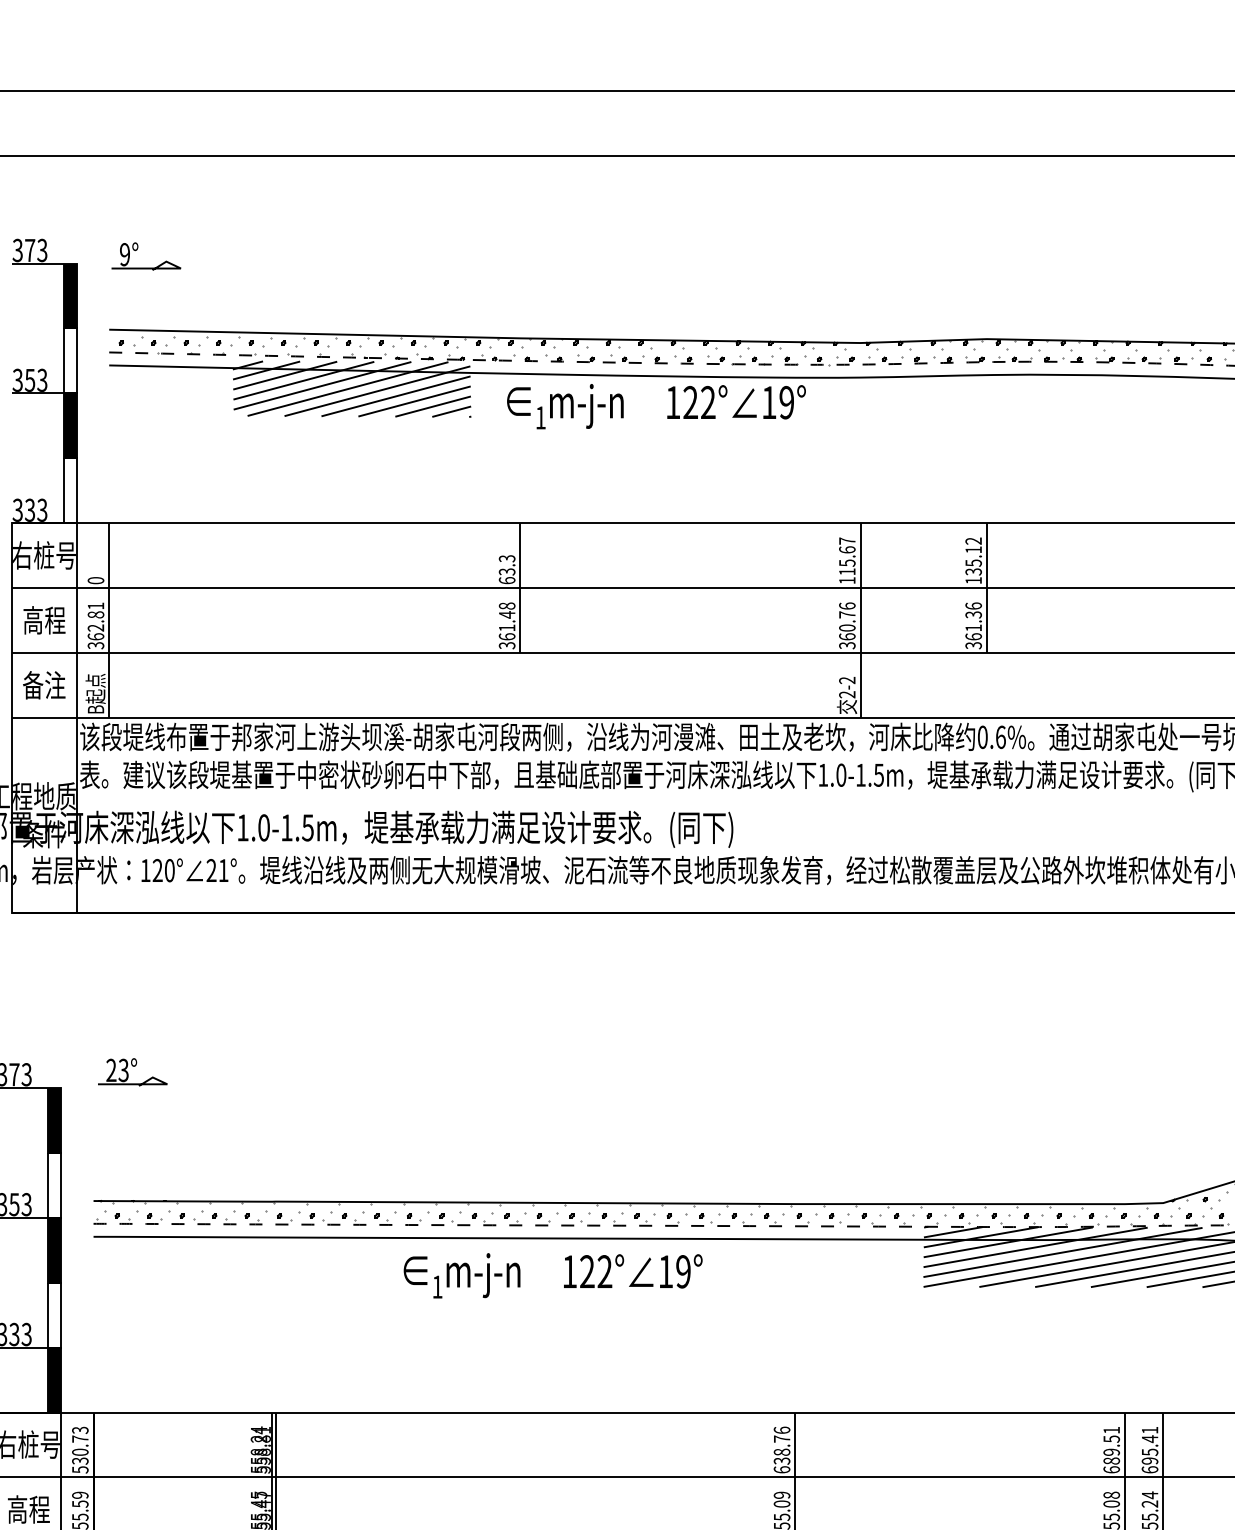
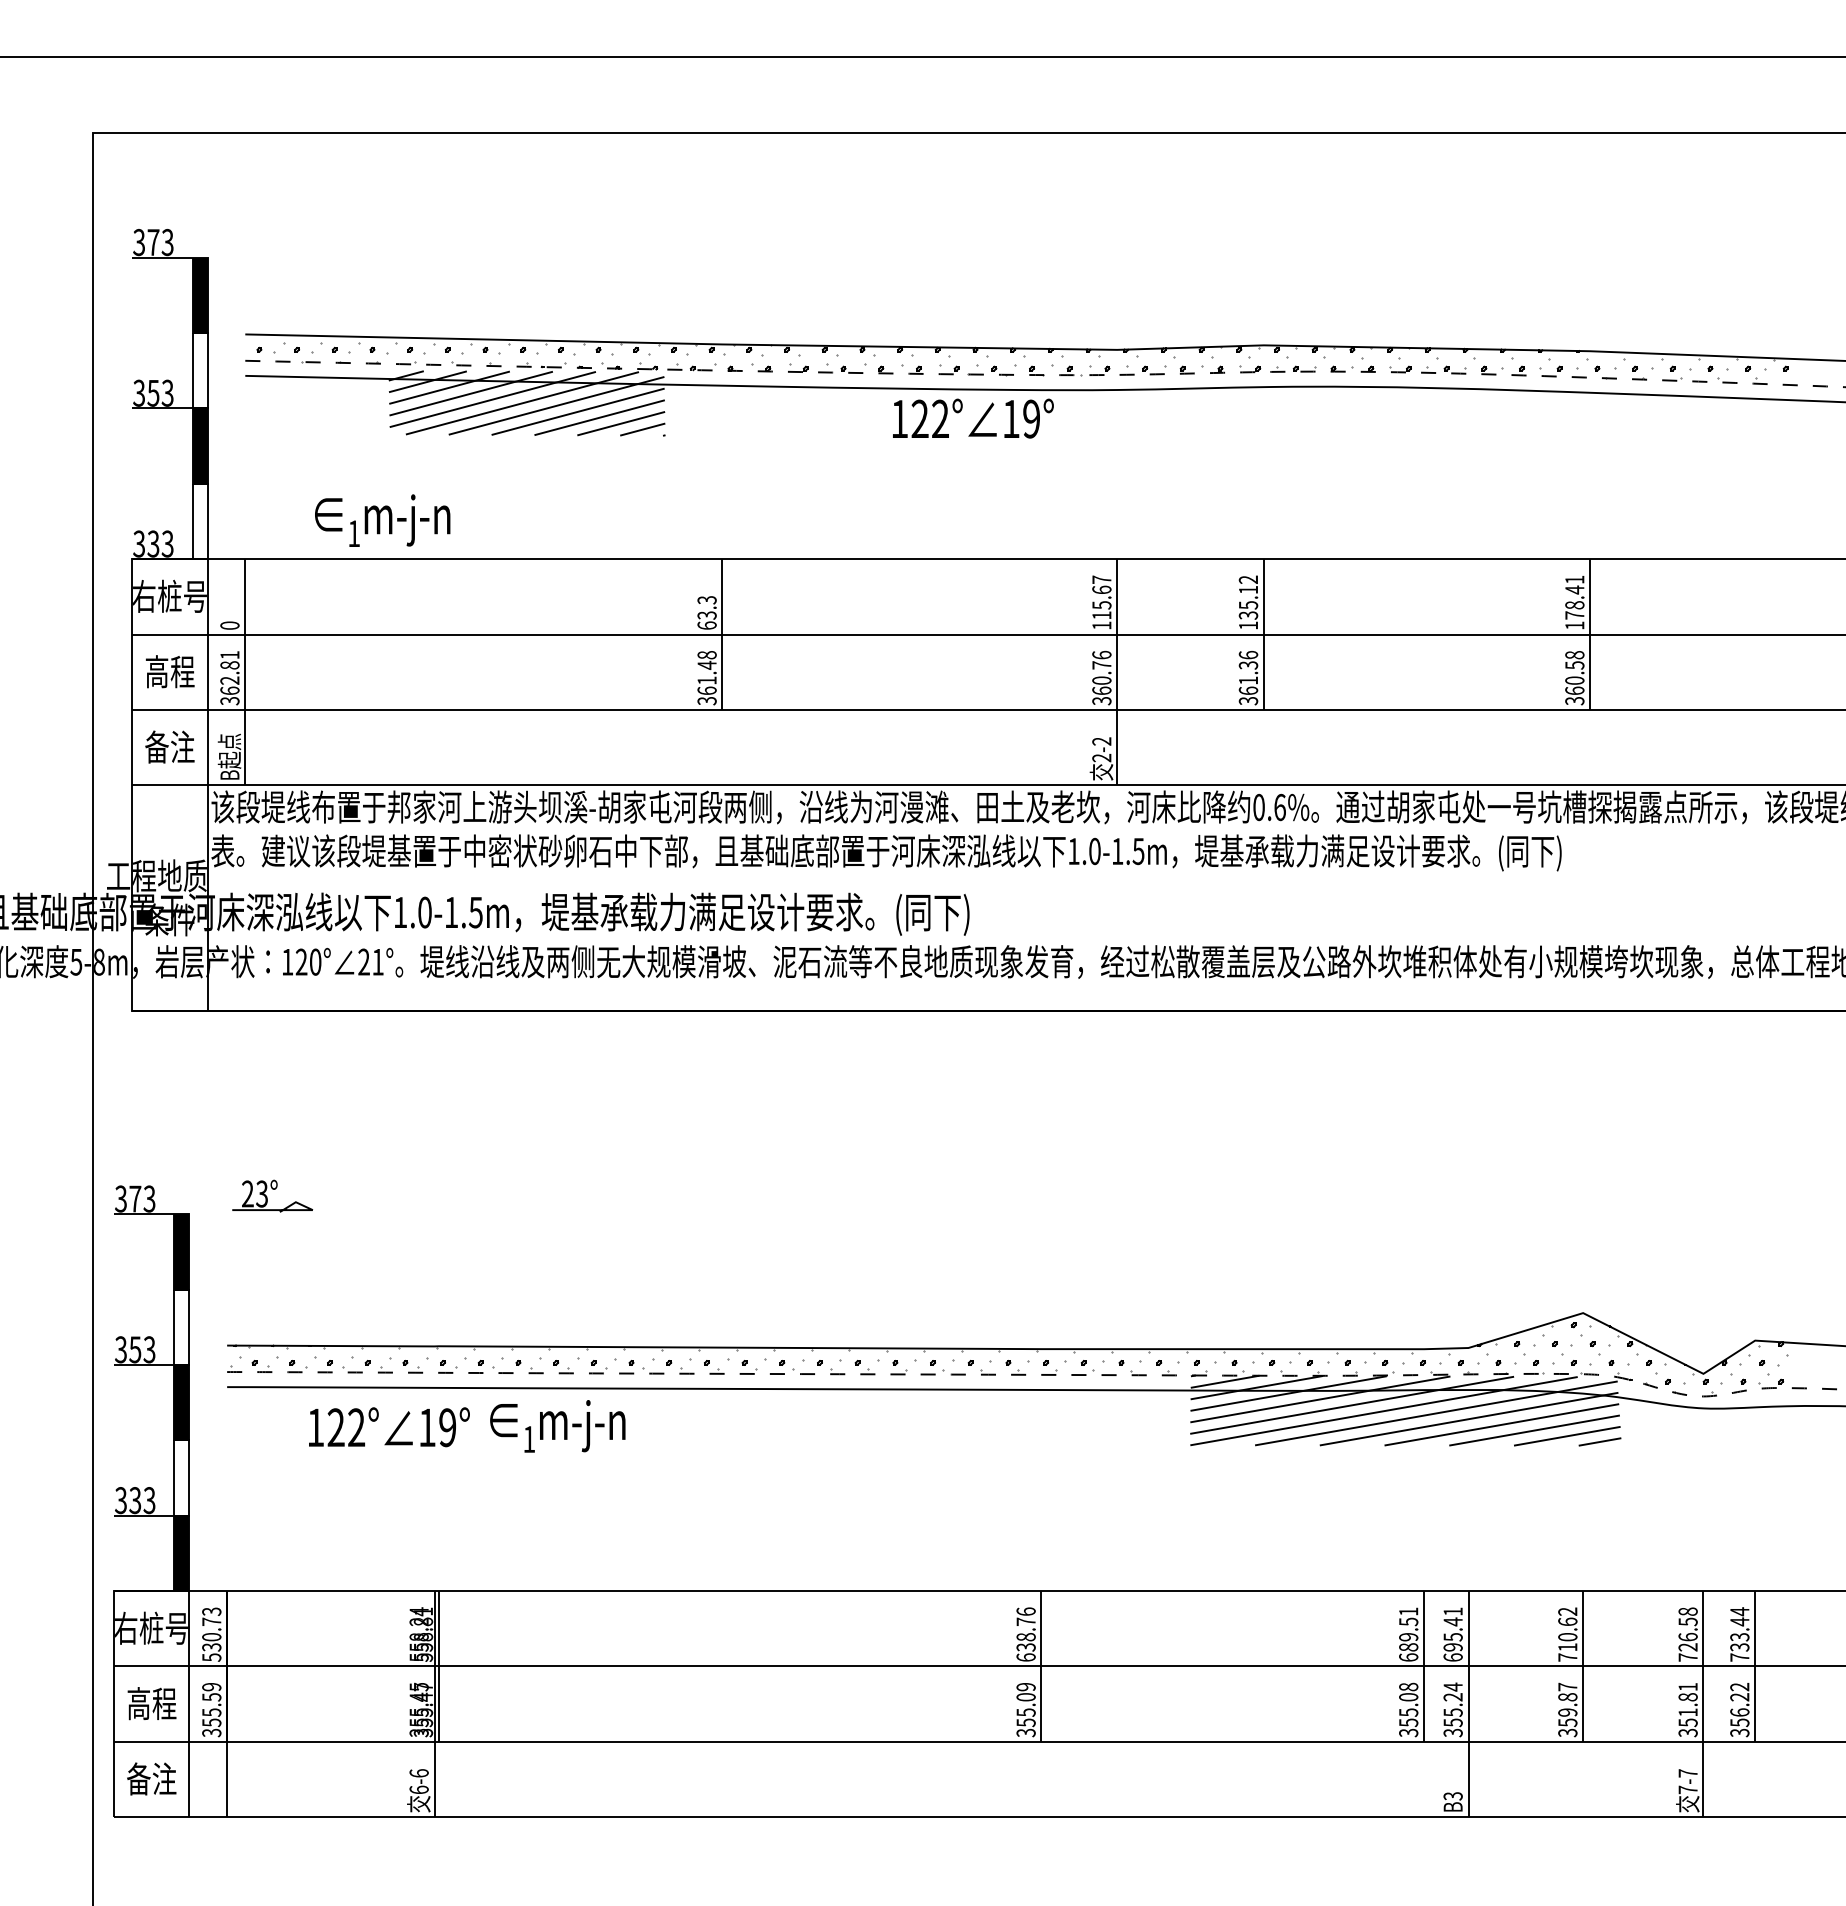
part: (137, 249) -> (278, 241), removed
text: (565, 406) -> (382, 520), moved
text: (633, 1271) -> (389, 1427), moved
text: (461, 1275) -> (557, 1426), moved

